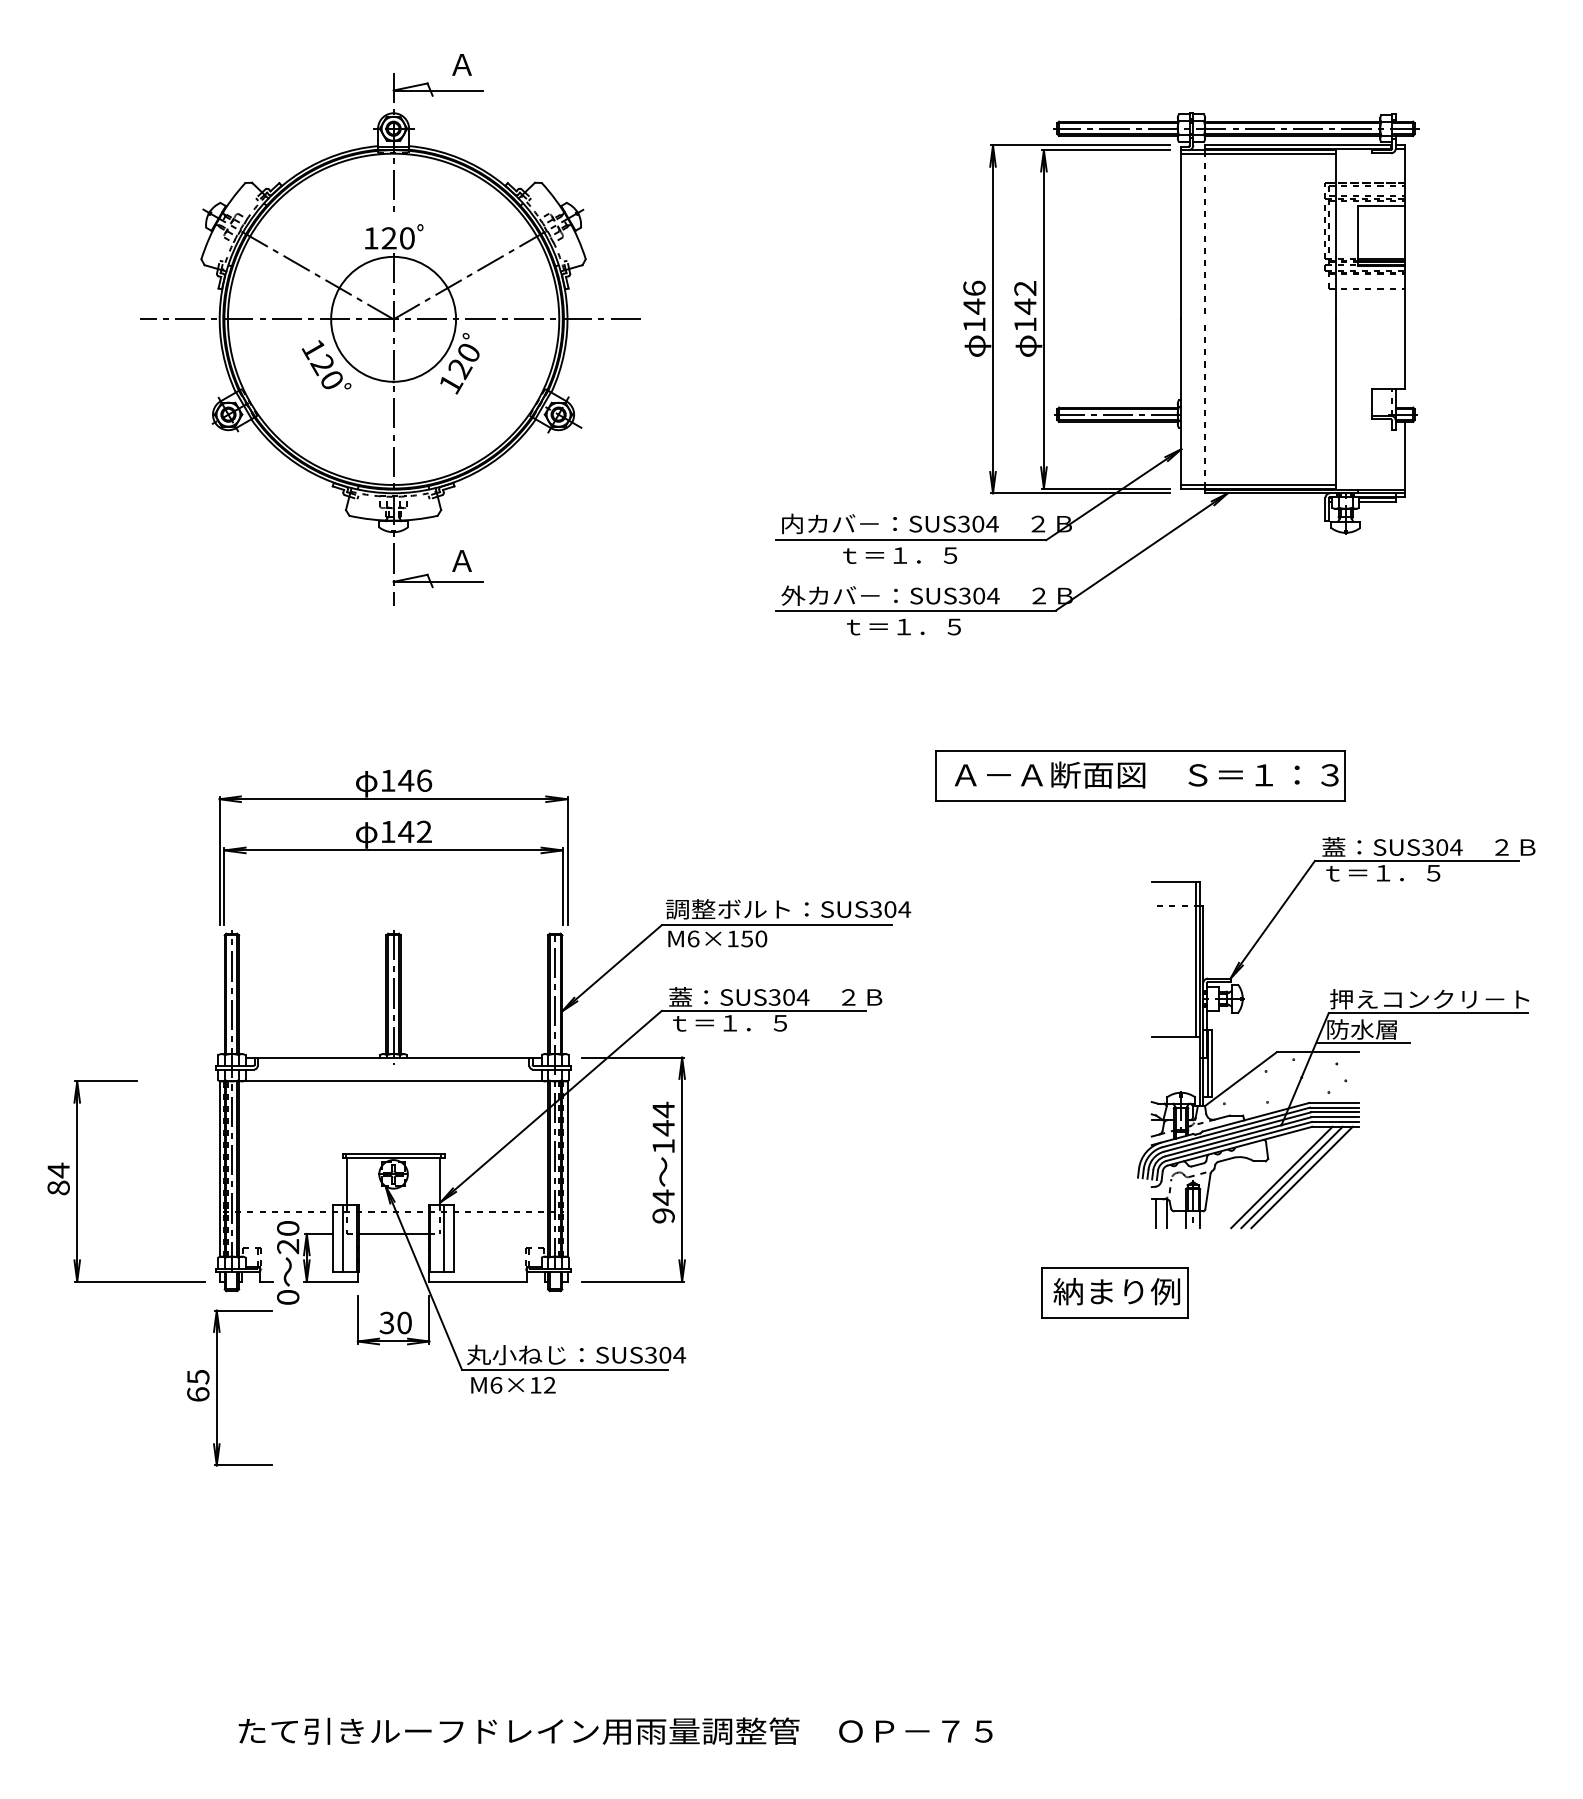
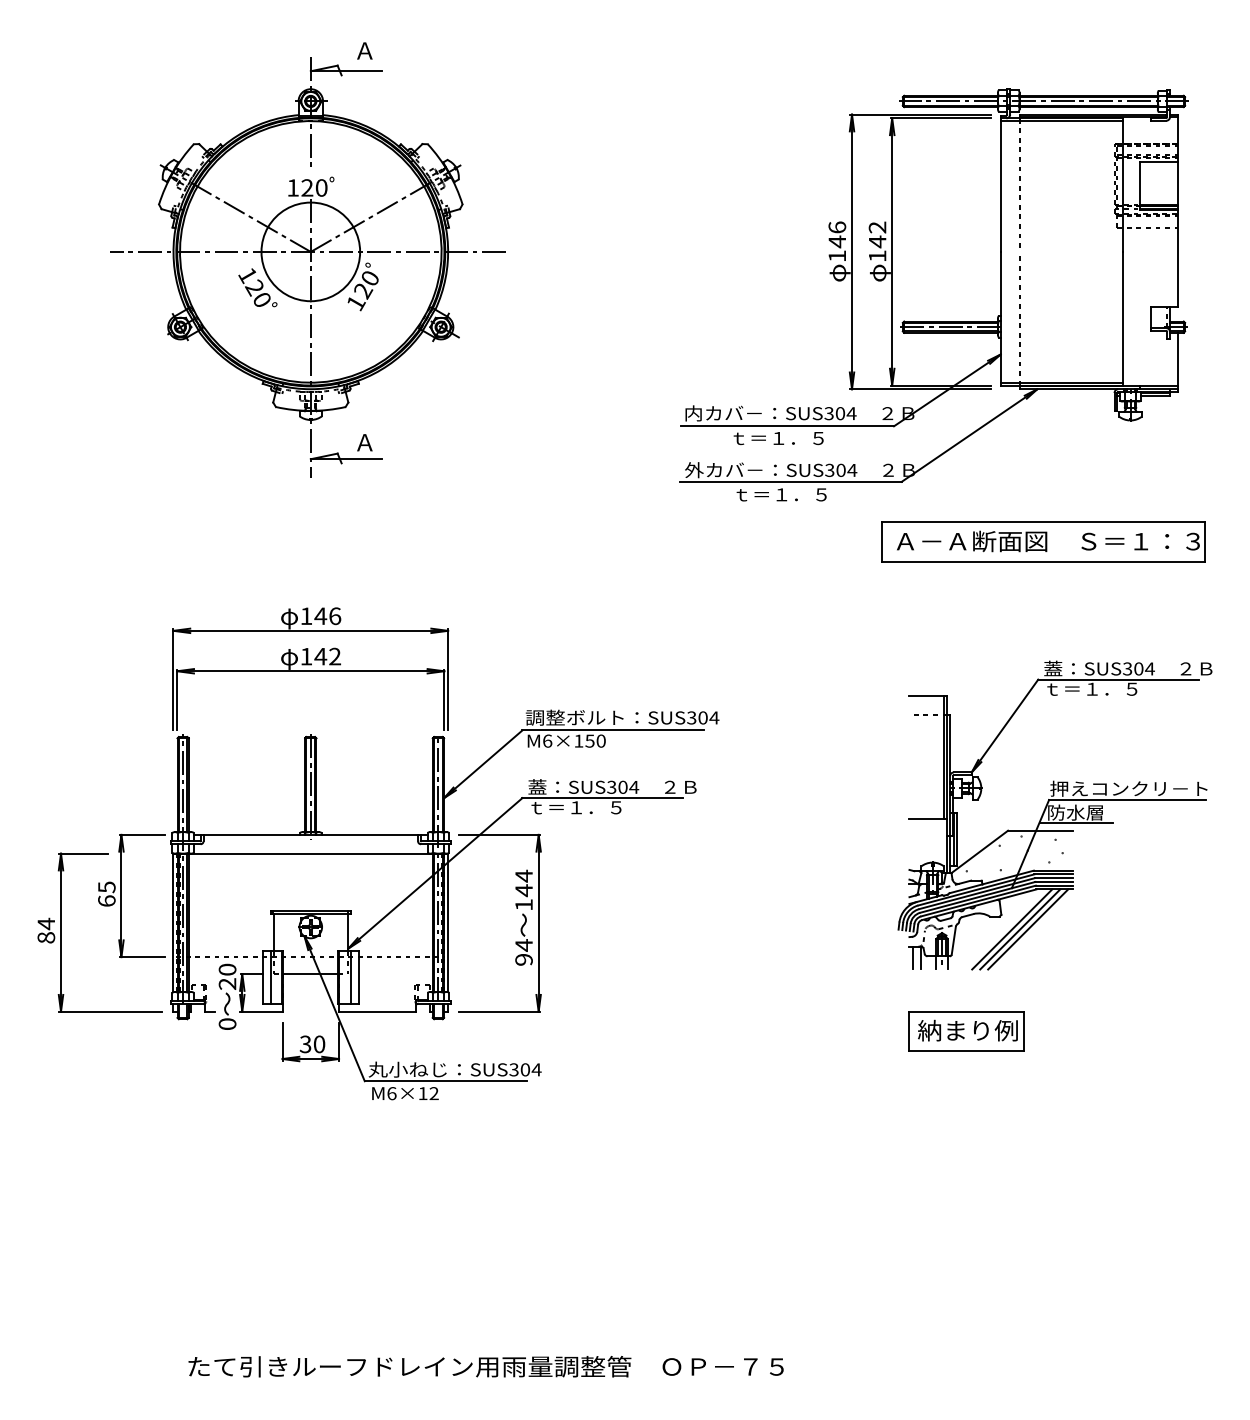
part: (1097, 407) -> (934, 321), moved
part: (1140, 775) -> (1043, 541), moved
part: (1114, 1292) -> (966, 1031), moved
part: (217, 1387) -> (122, 895), moved

